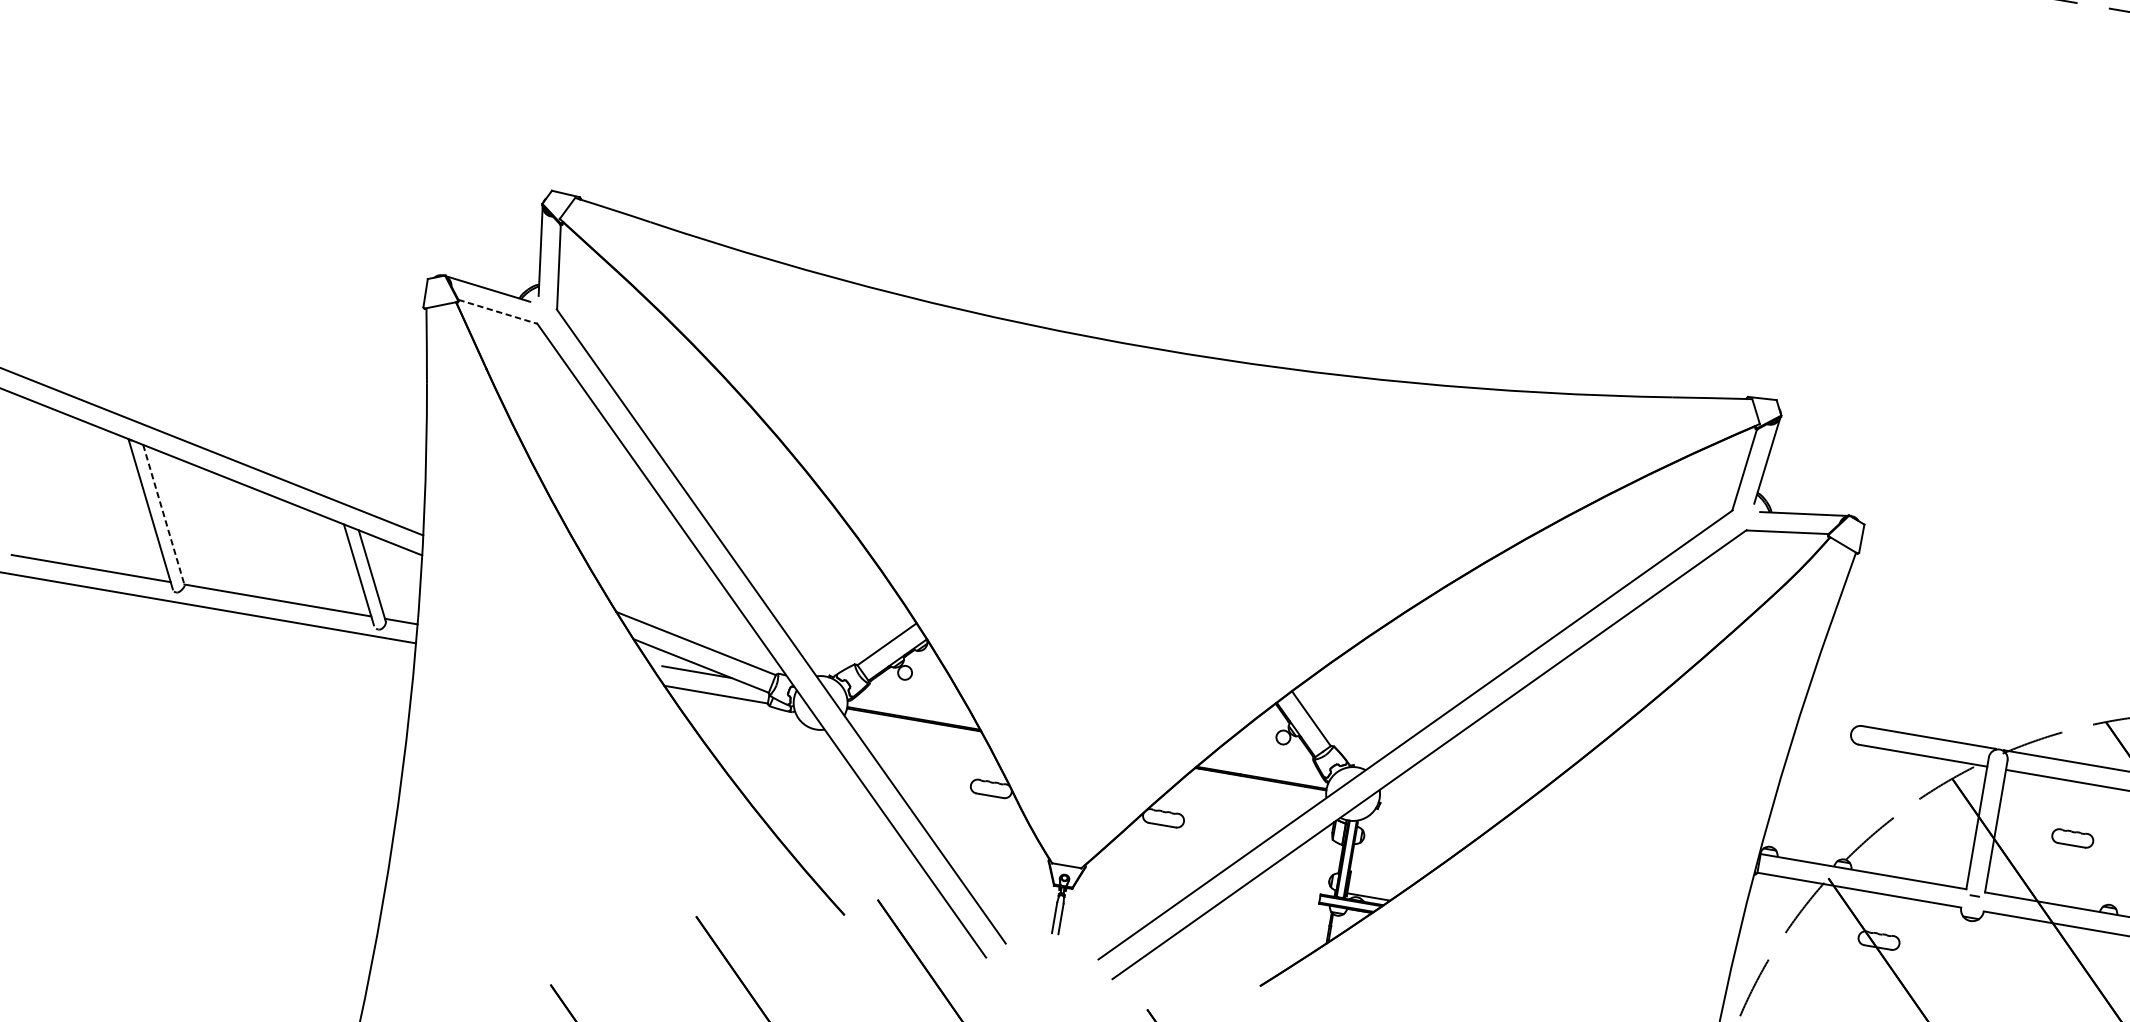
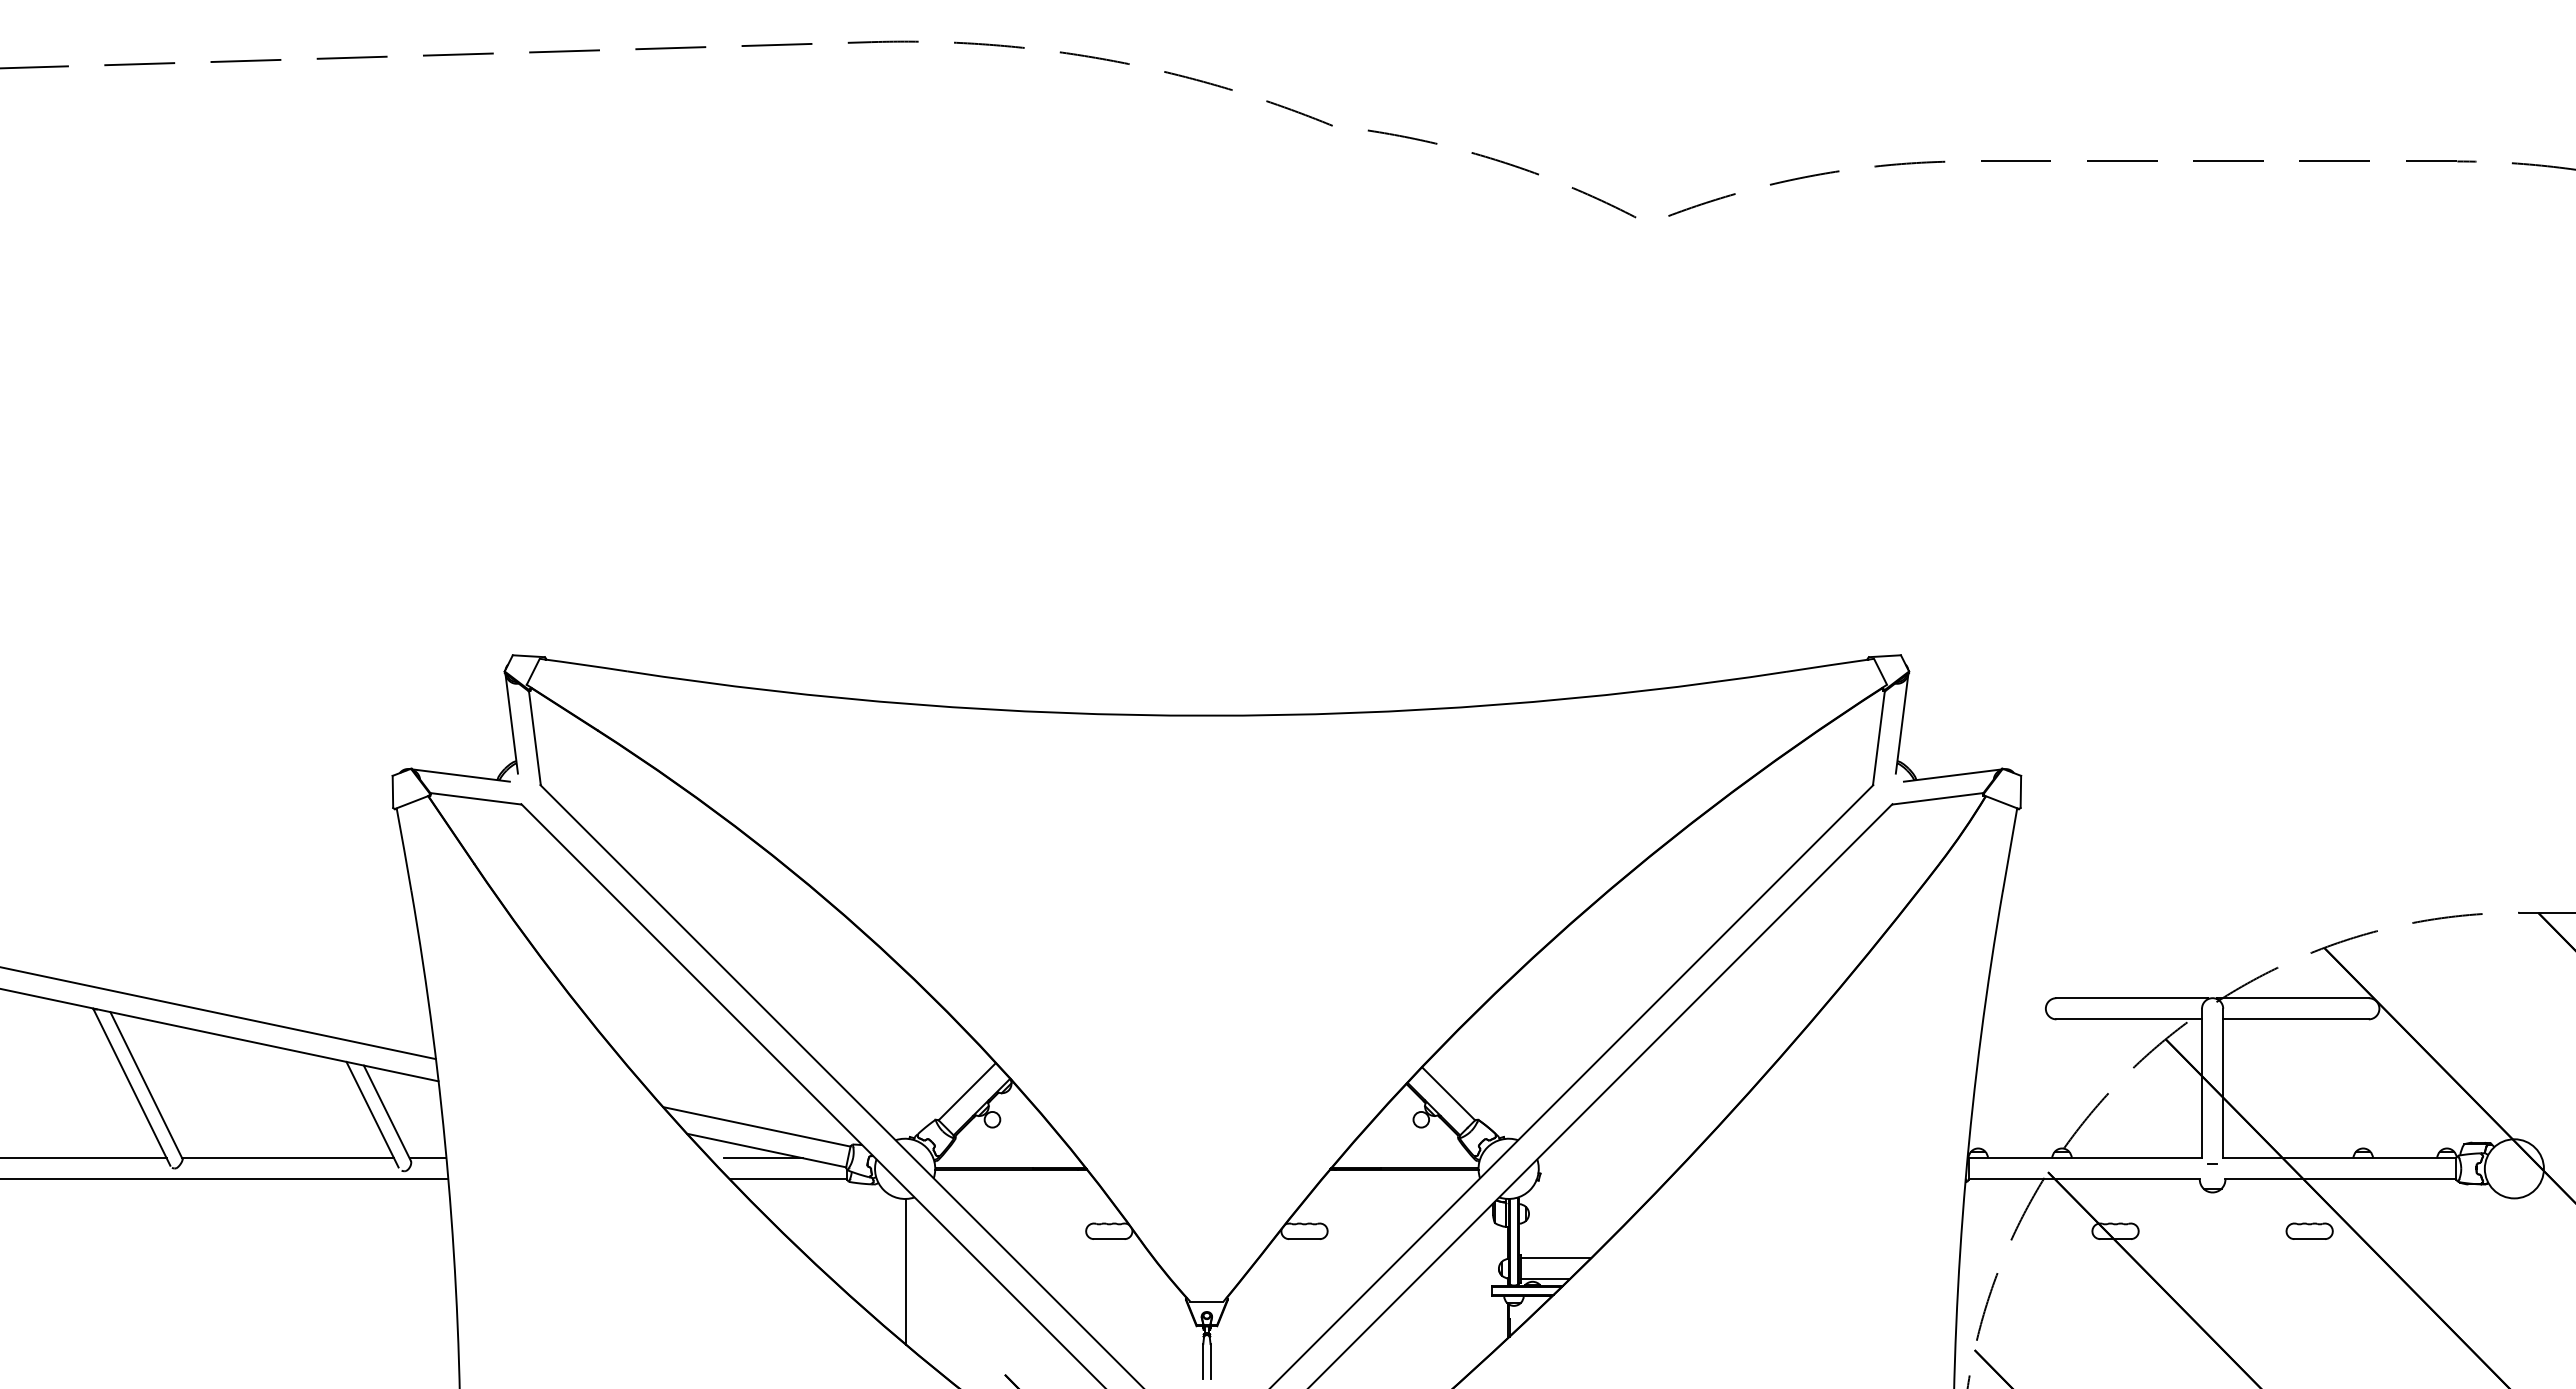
line: (497, 311) -> (475, 798), dashed -> solid
line: (163, 515) -> (146, 1085), dashed -> solid
line: (806, 793) -> (906, 1271), added
part: (2072, 837) -> (2309, 1230), moved
line: (1380, 880) -> (1555, 1258), added

